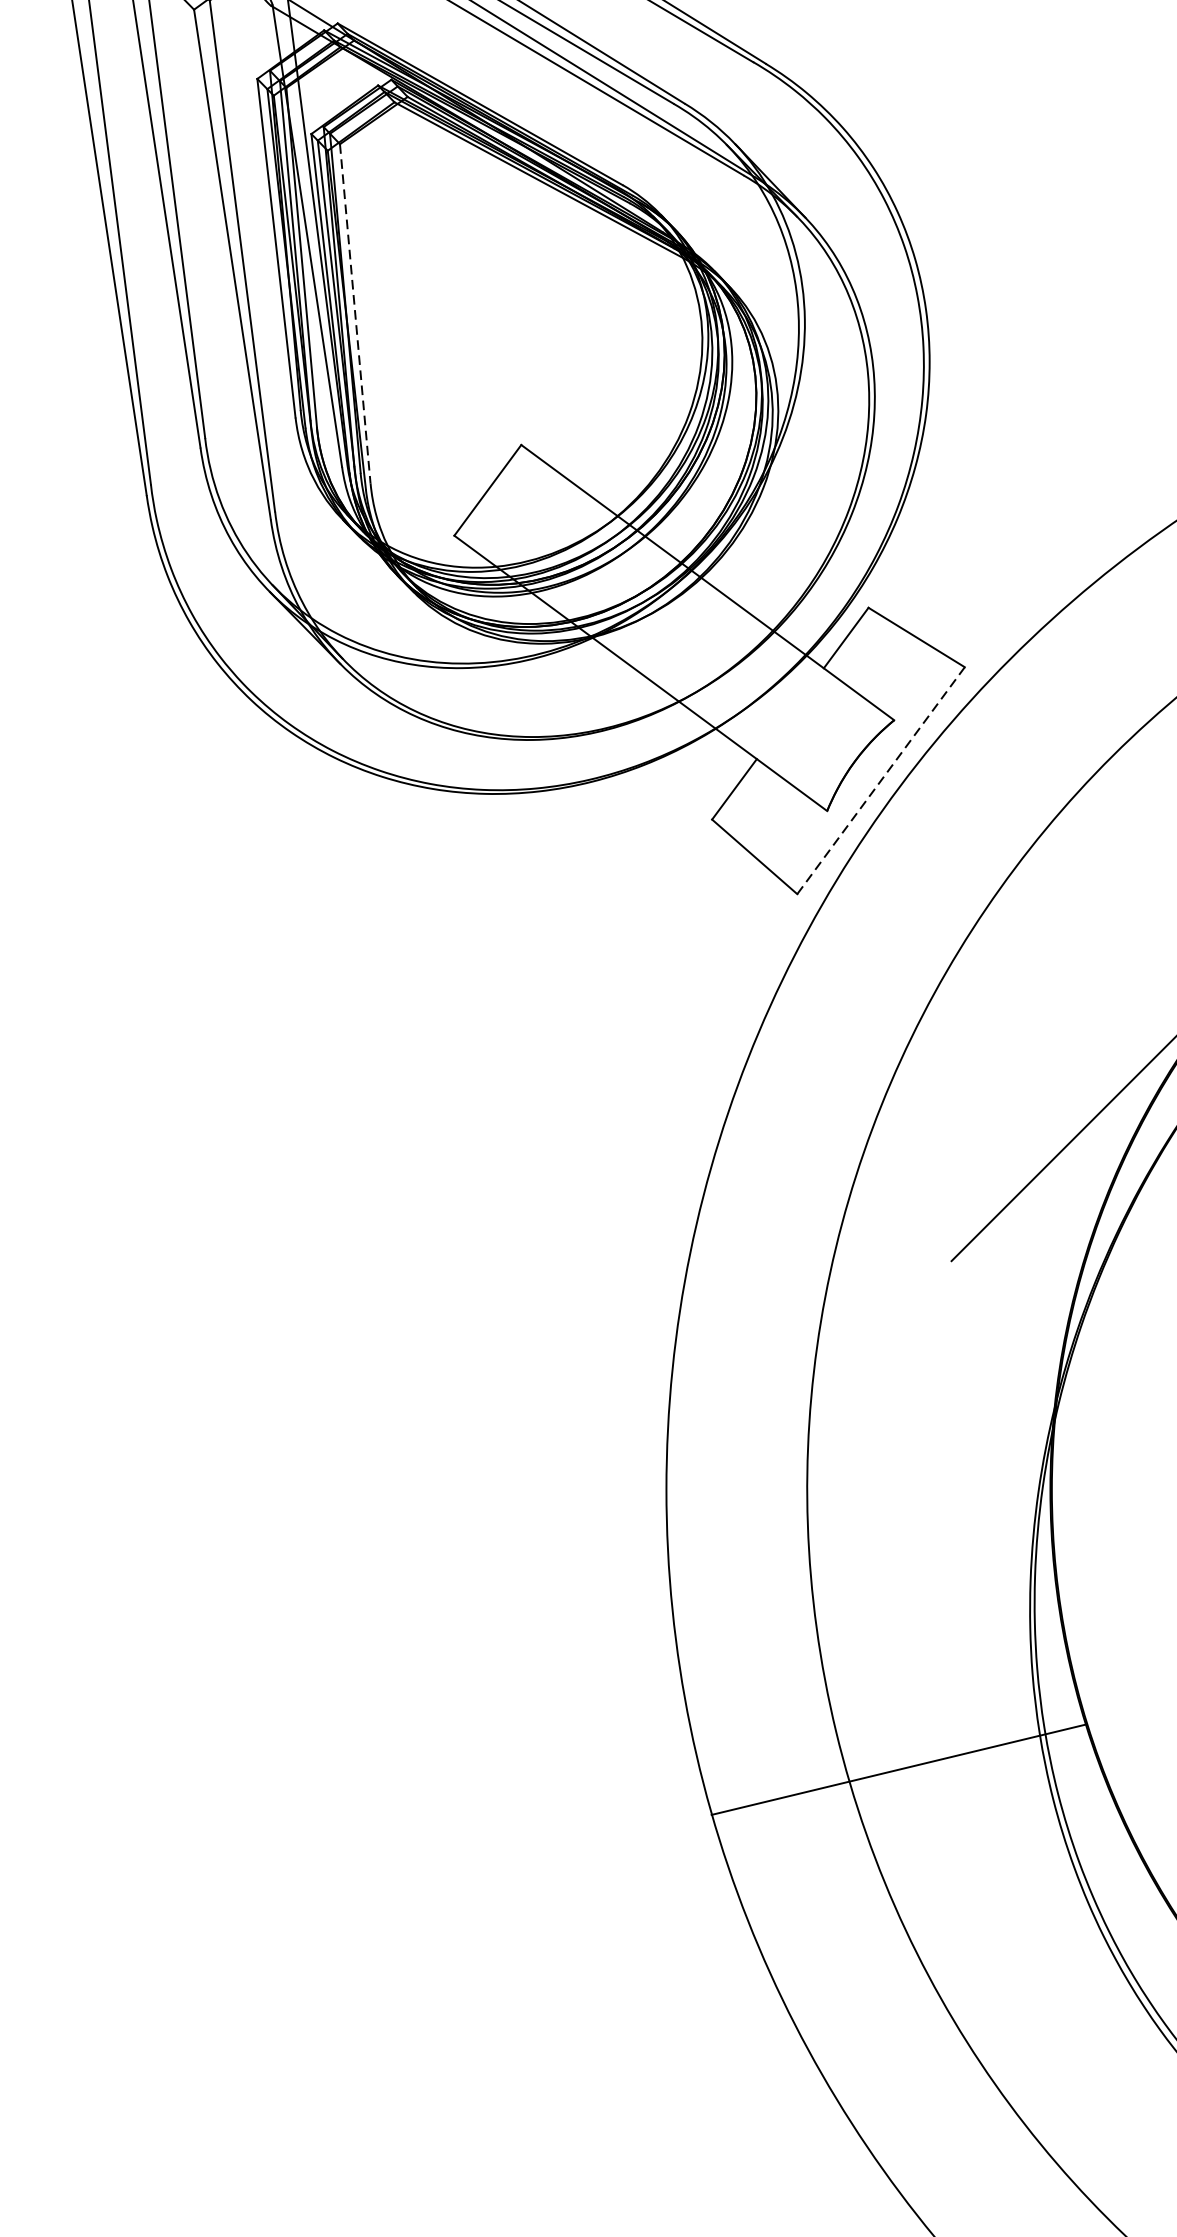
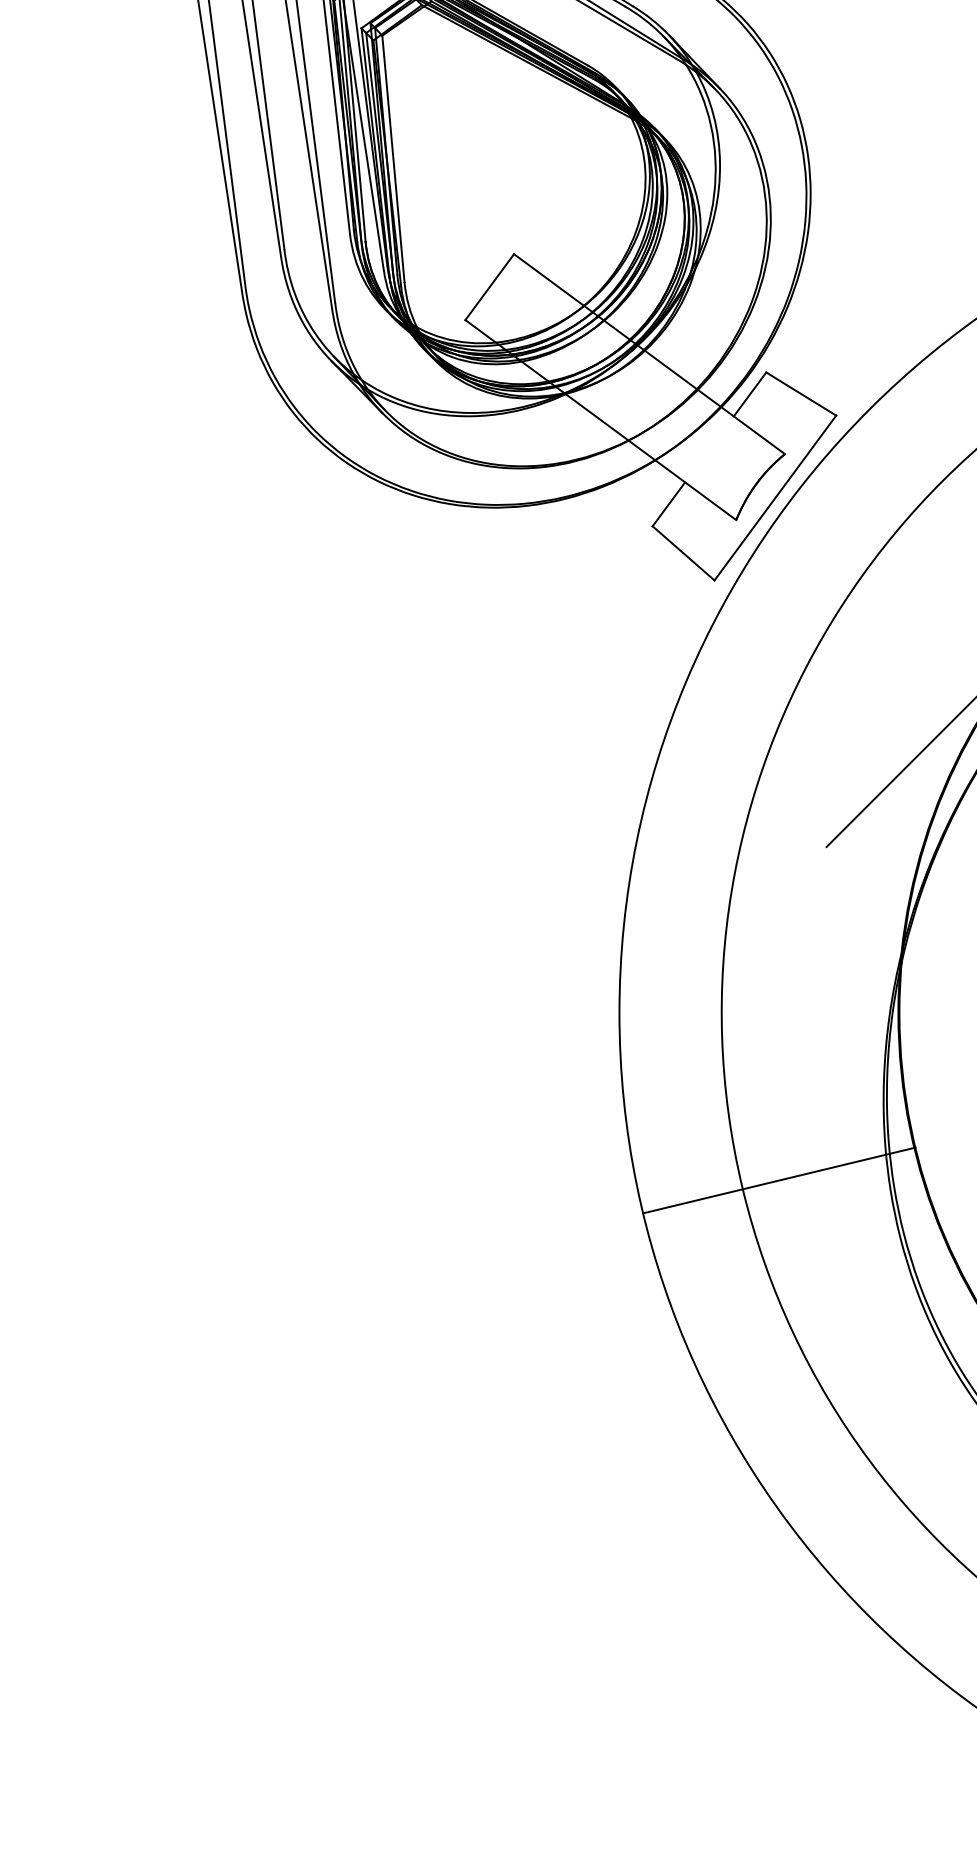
line: (355, 313) -> (393, 158), dashed -> solid
line: (881, 779) -> (775, 497), dashed -> solid
line: (899, 1769) -> (779, 1180), moved

